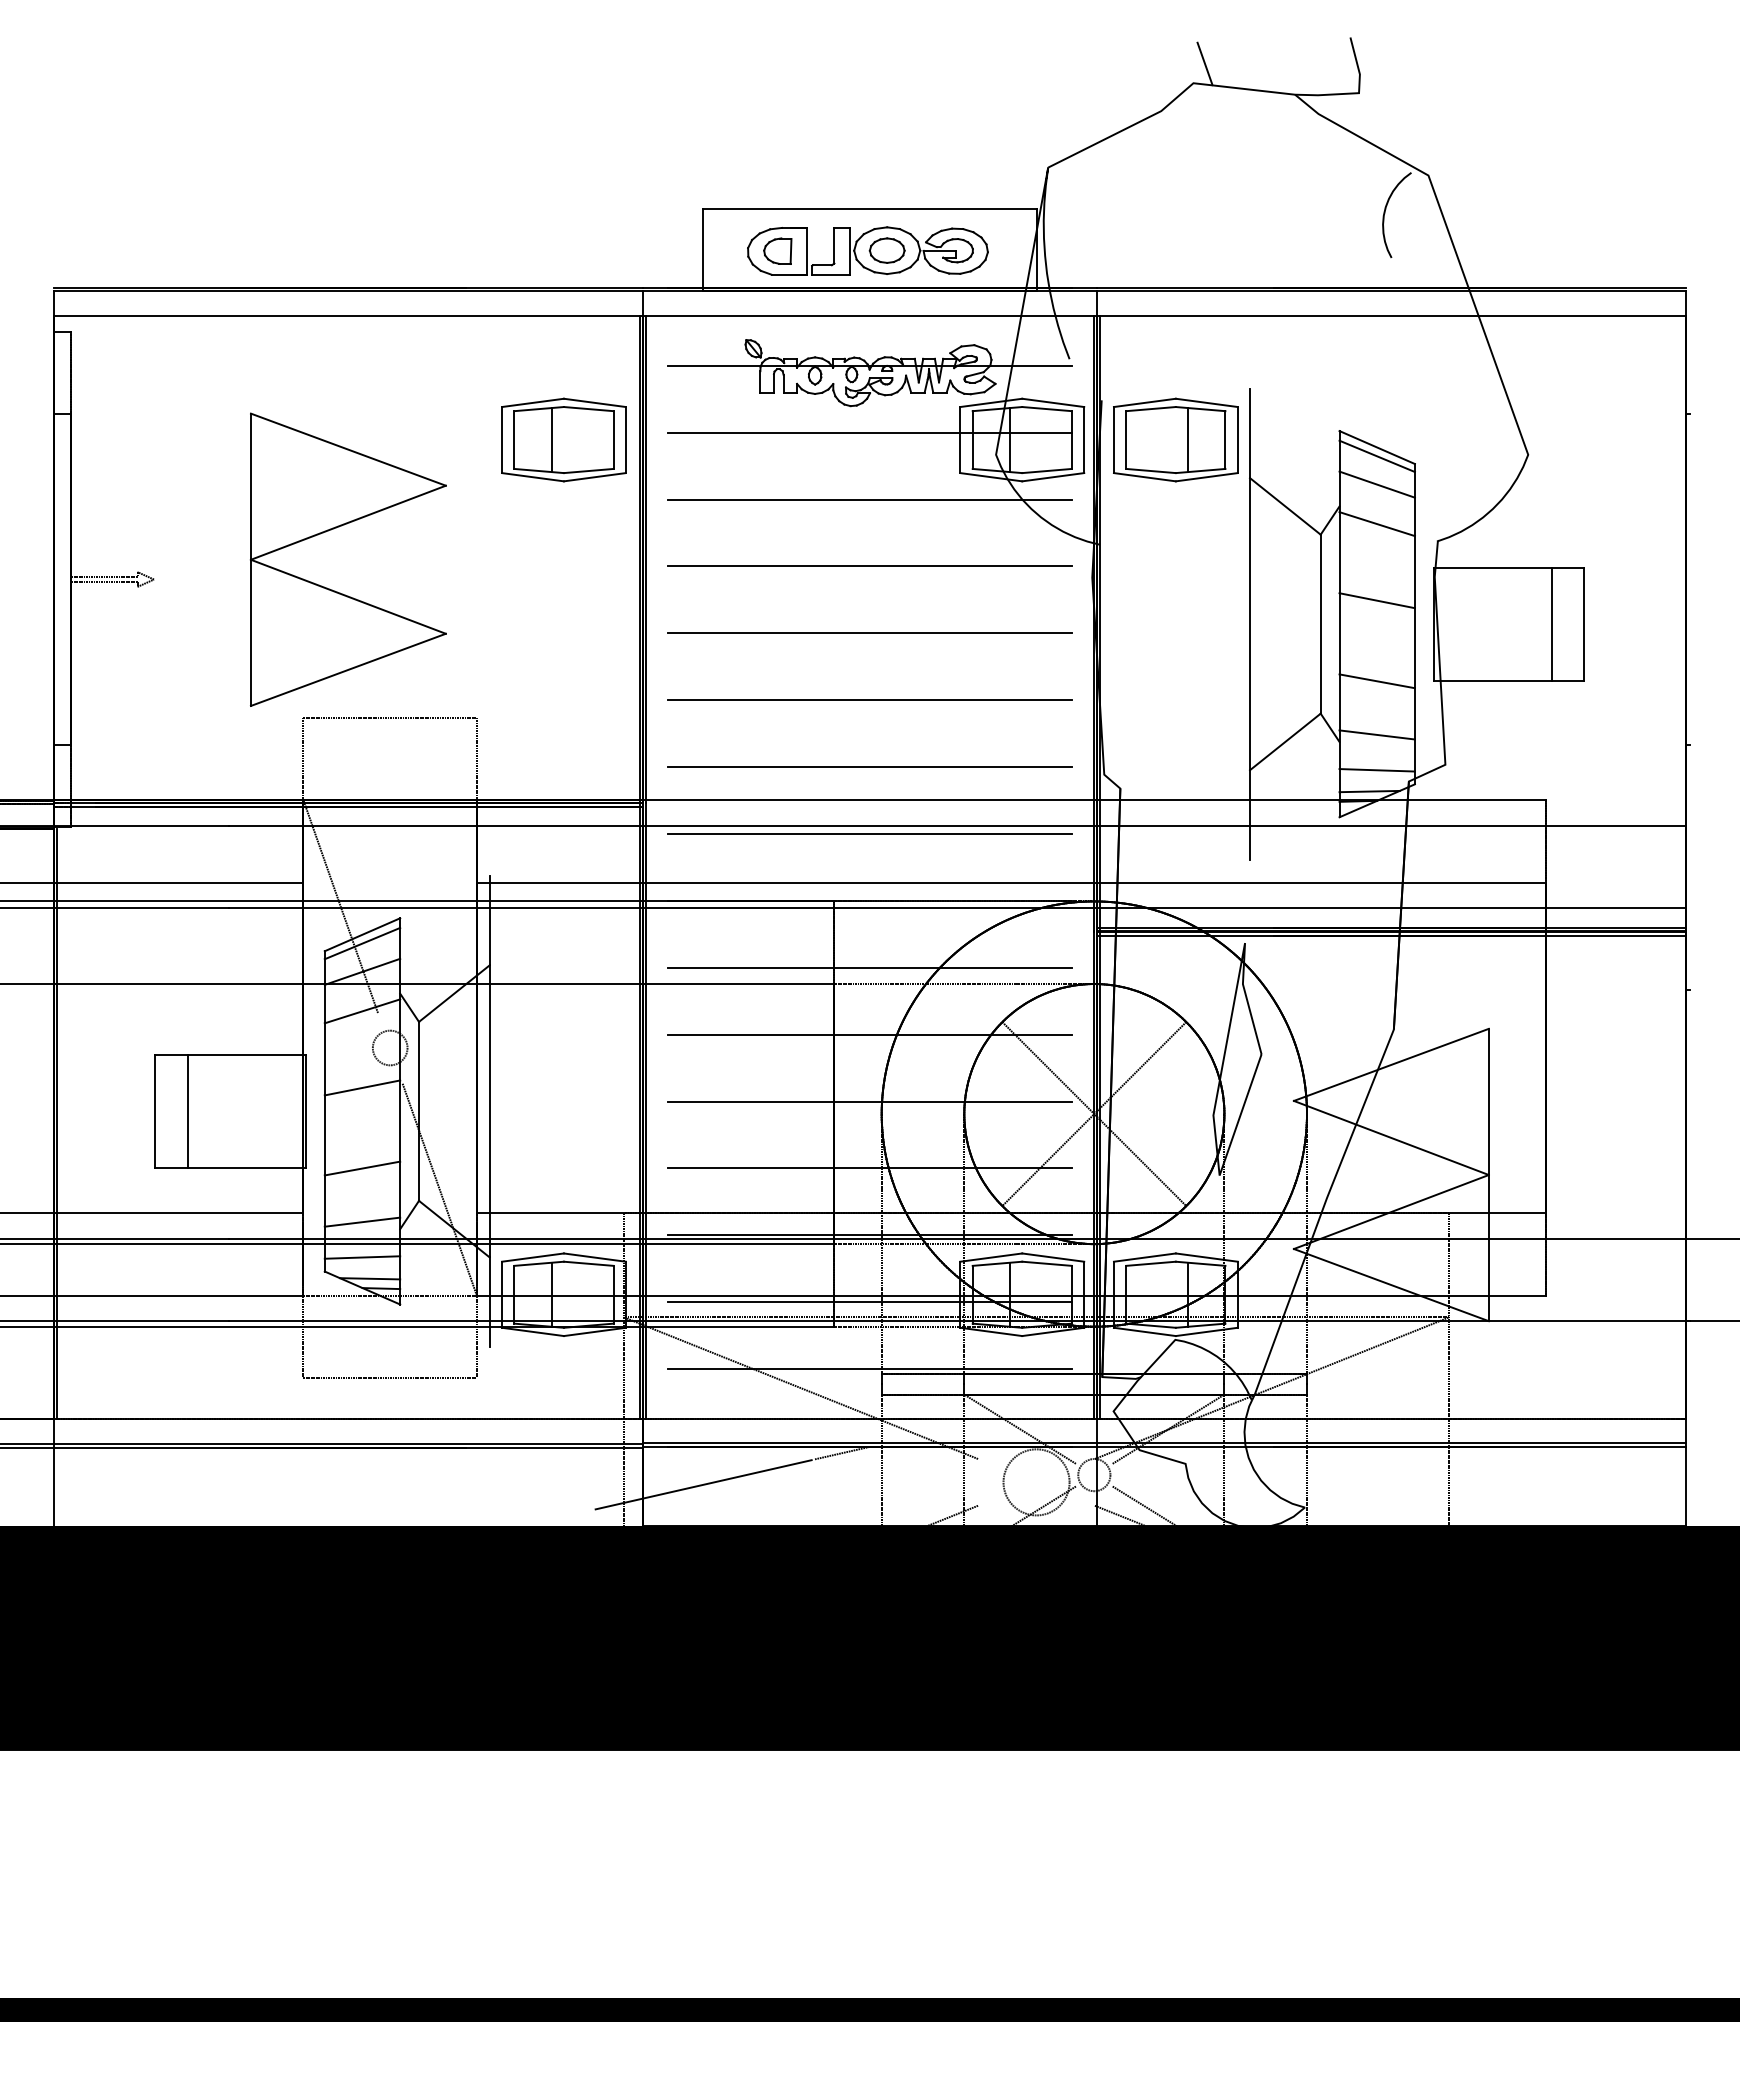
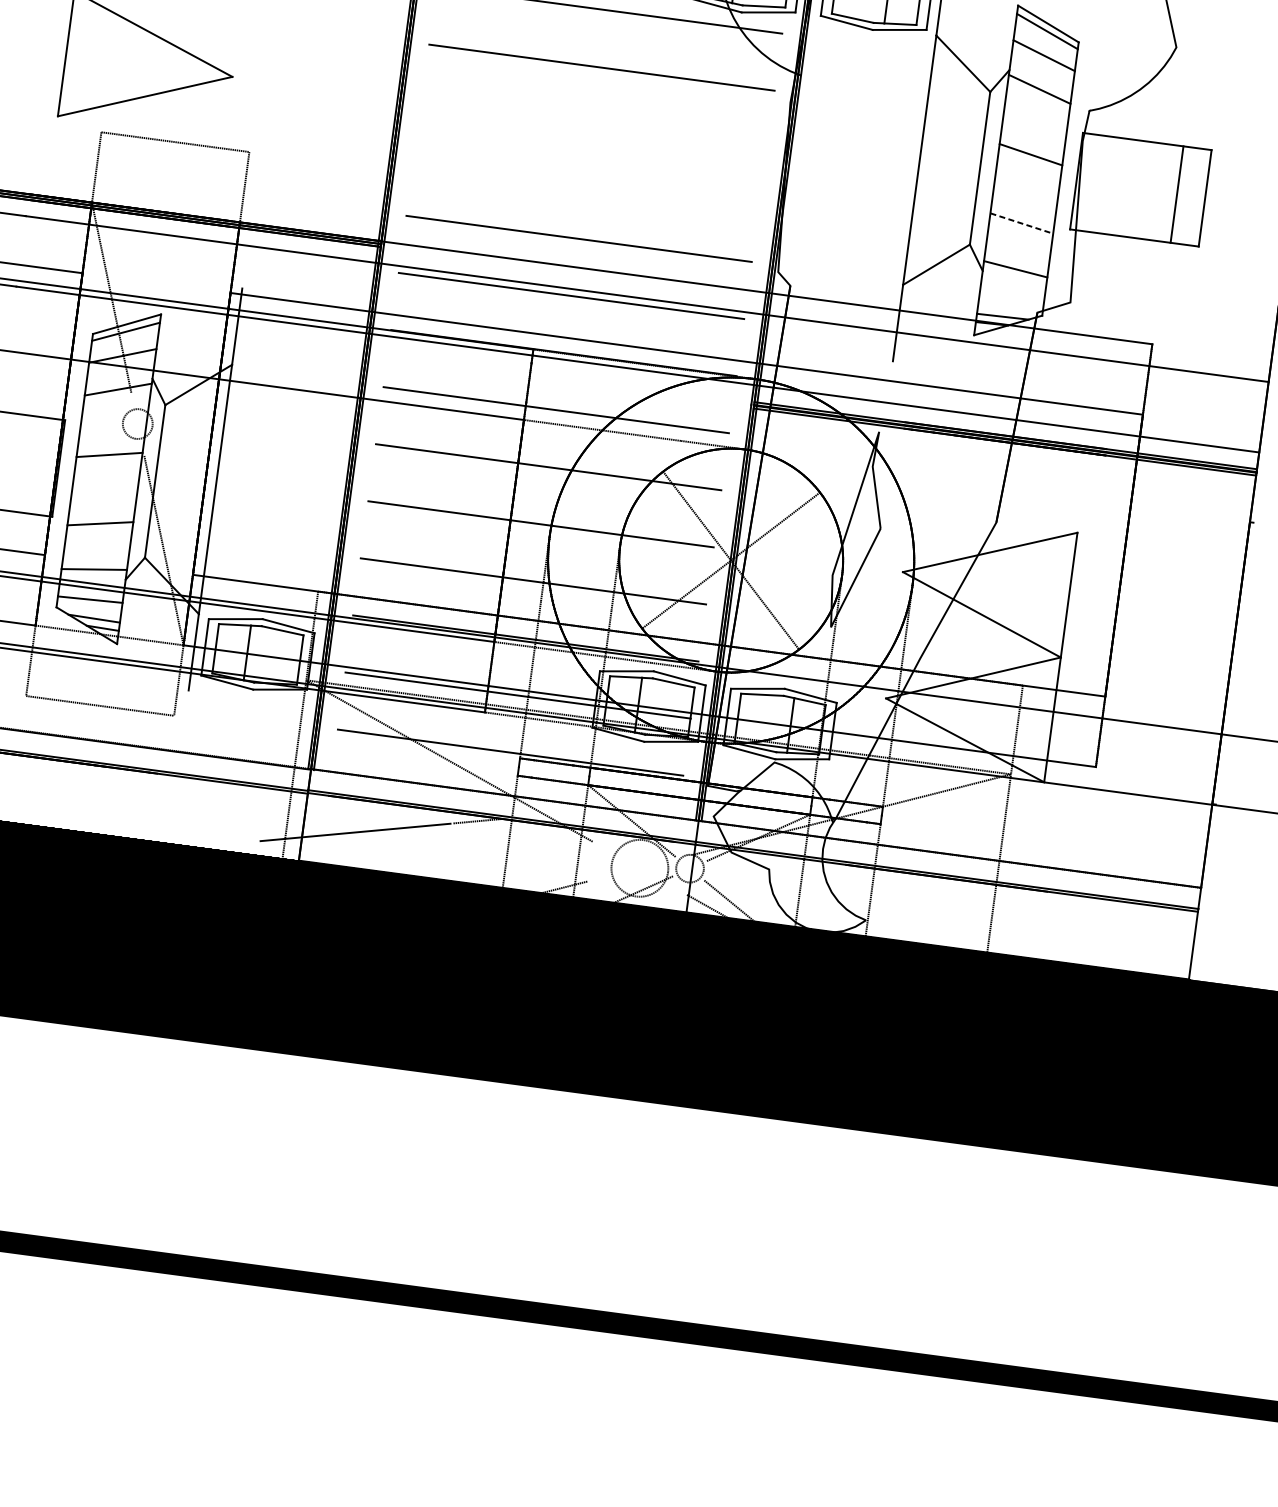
line: (869, 633) -> (593, 124), removed
line: (1377, 681) -> (1022, 223), solid -> dashed
line: (869, 700) -> (586, 182), removed
line: (1376, 770) -> (1011, 299), removed

